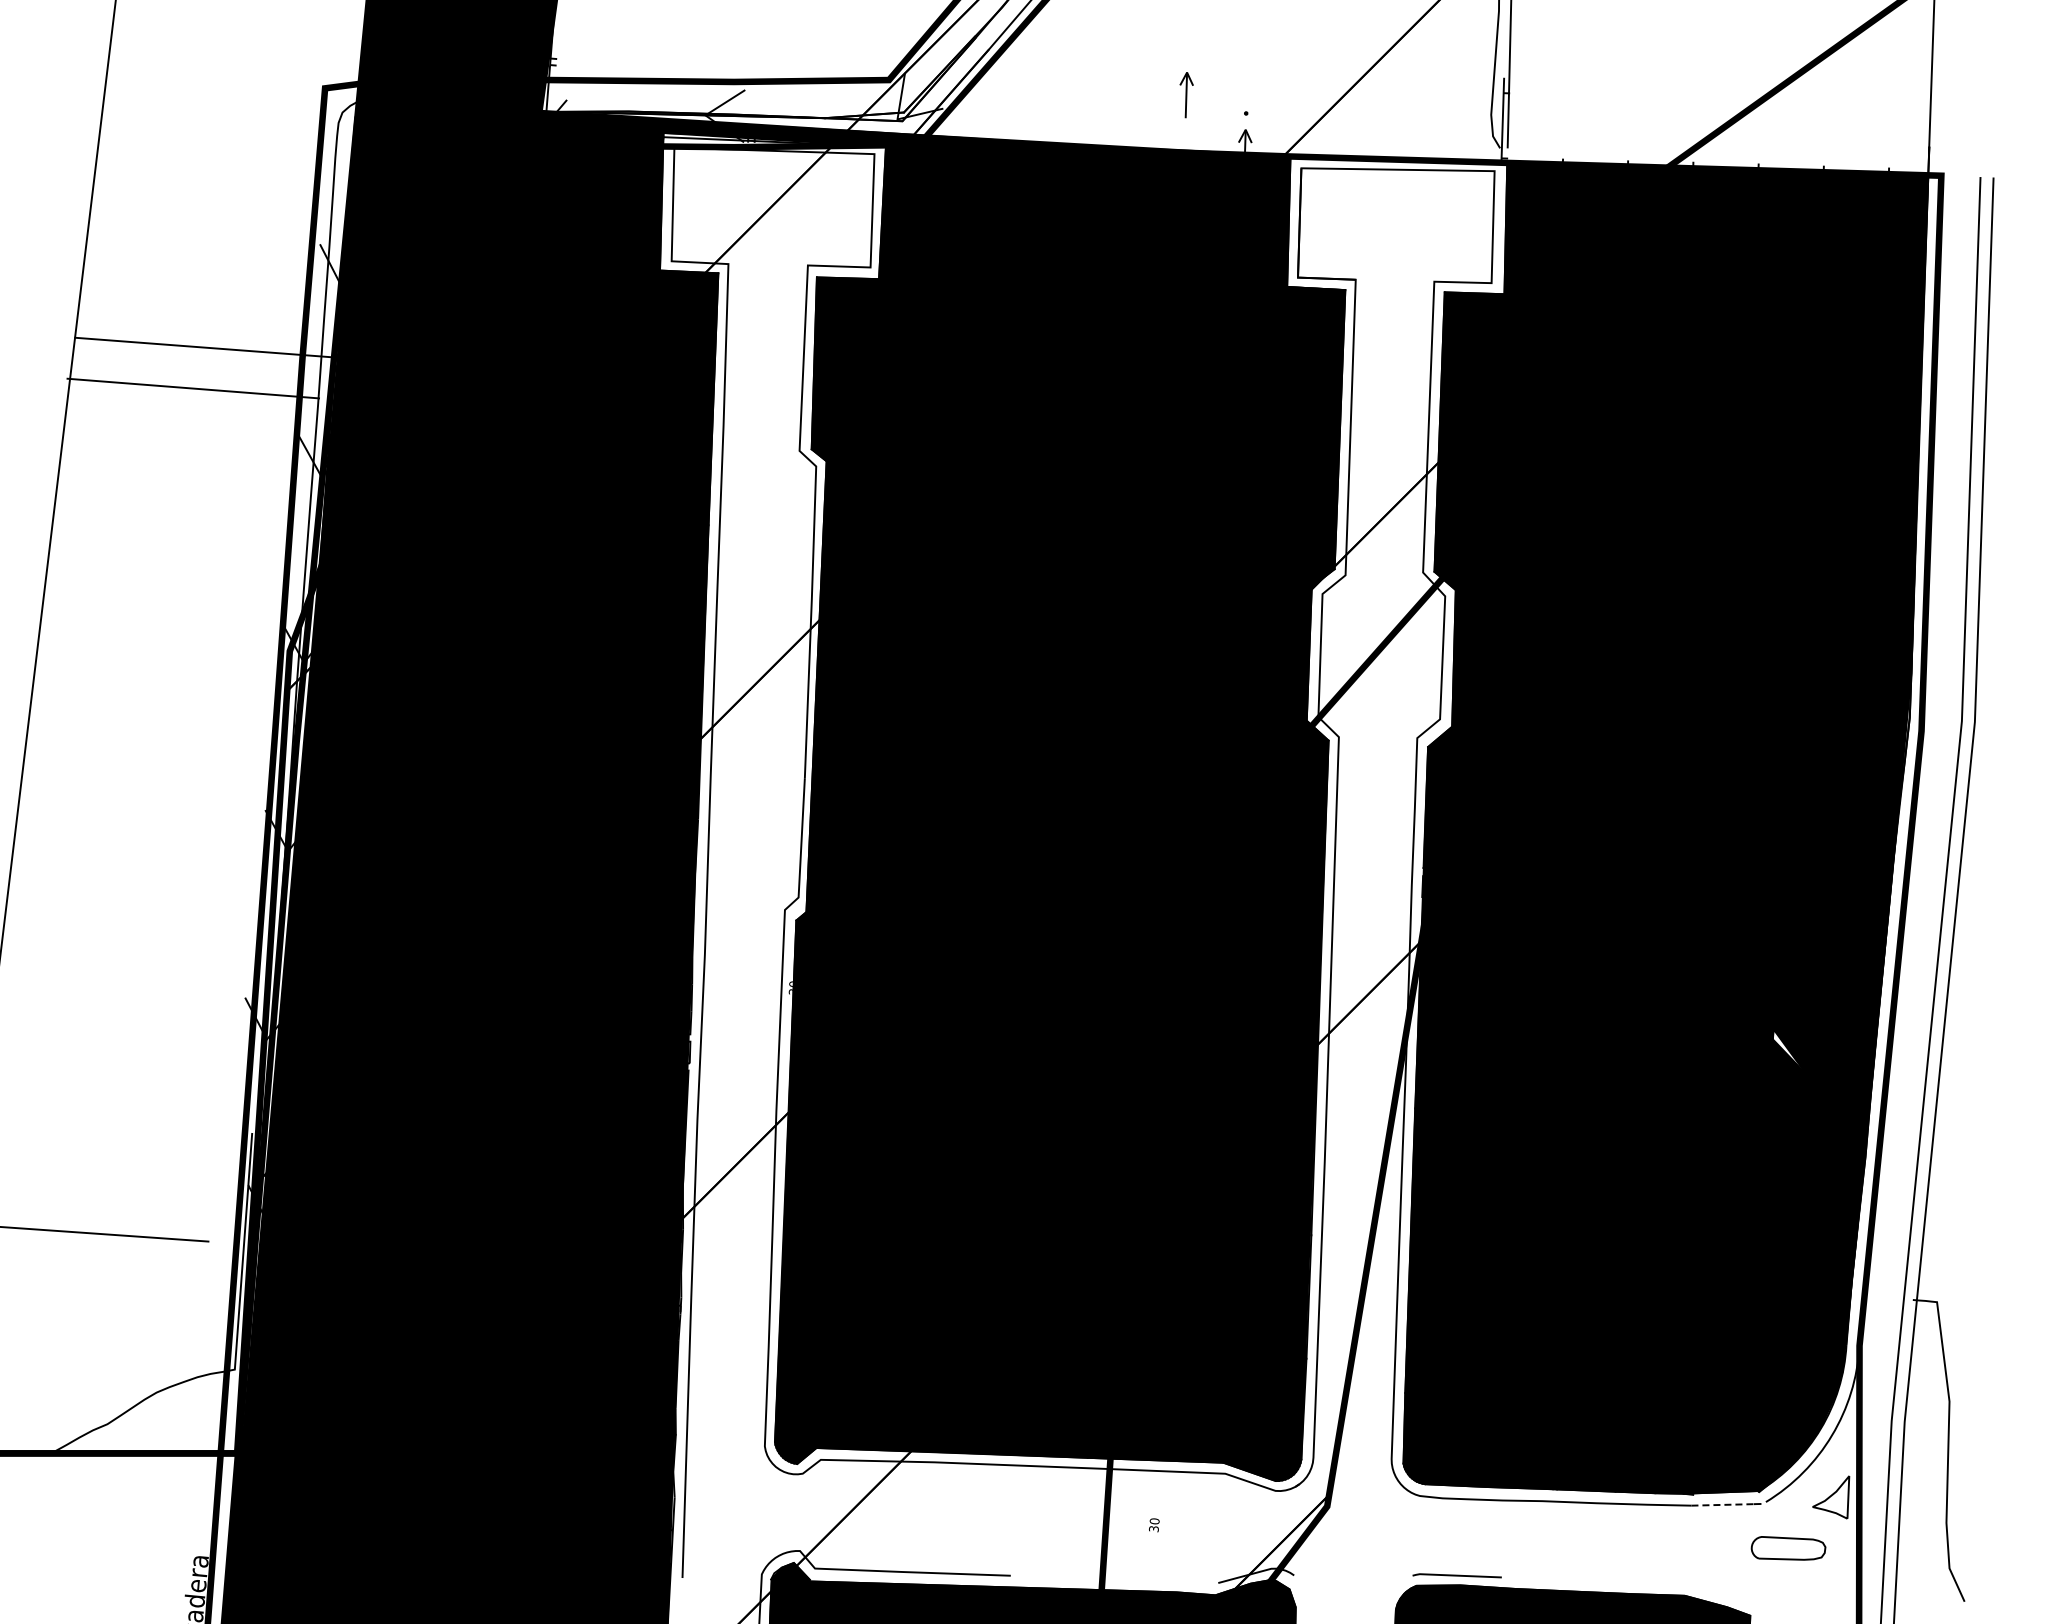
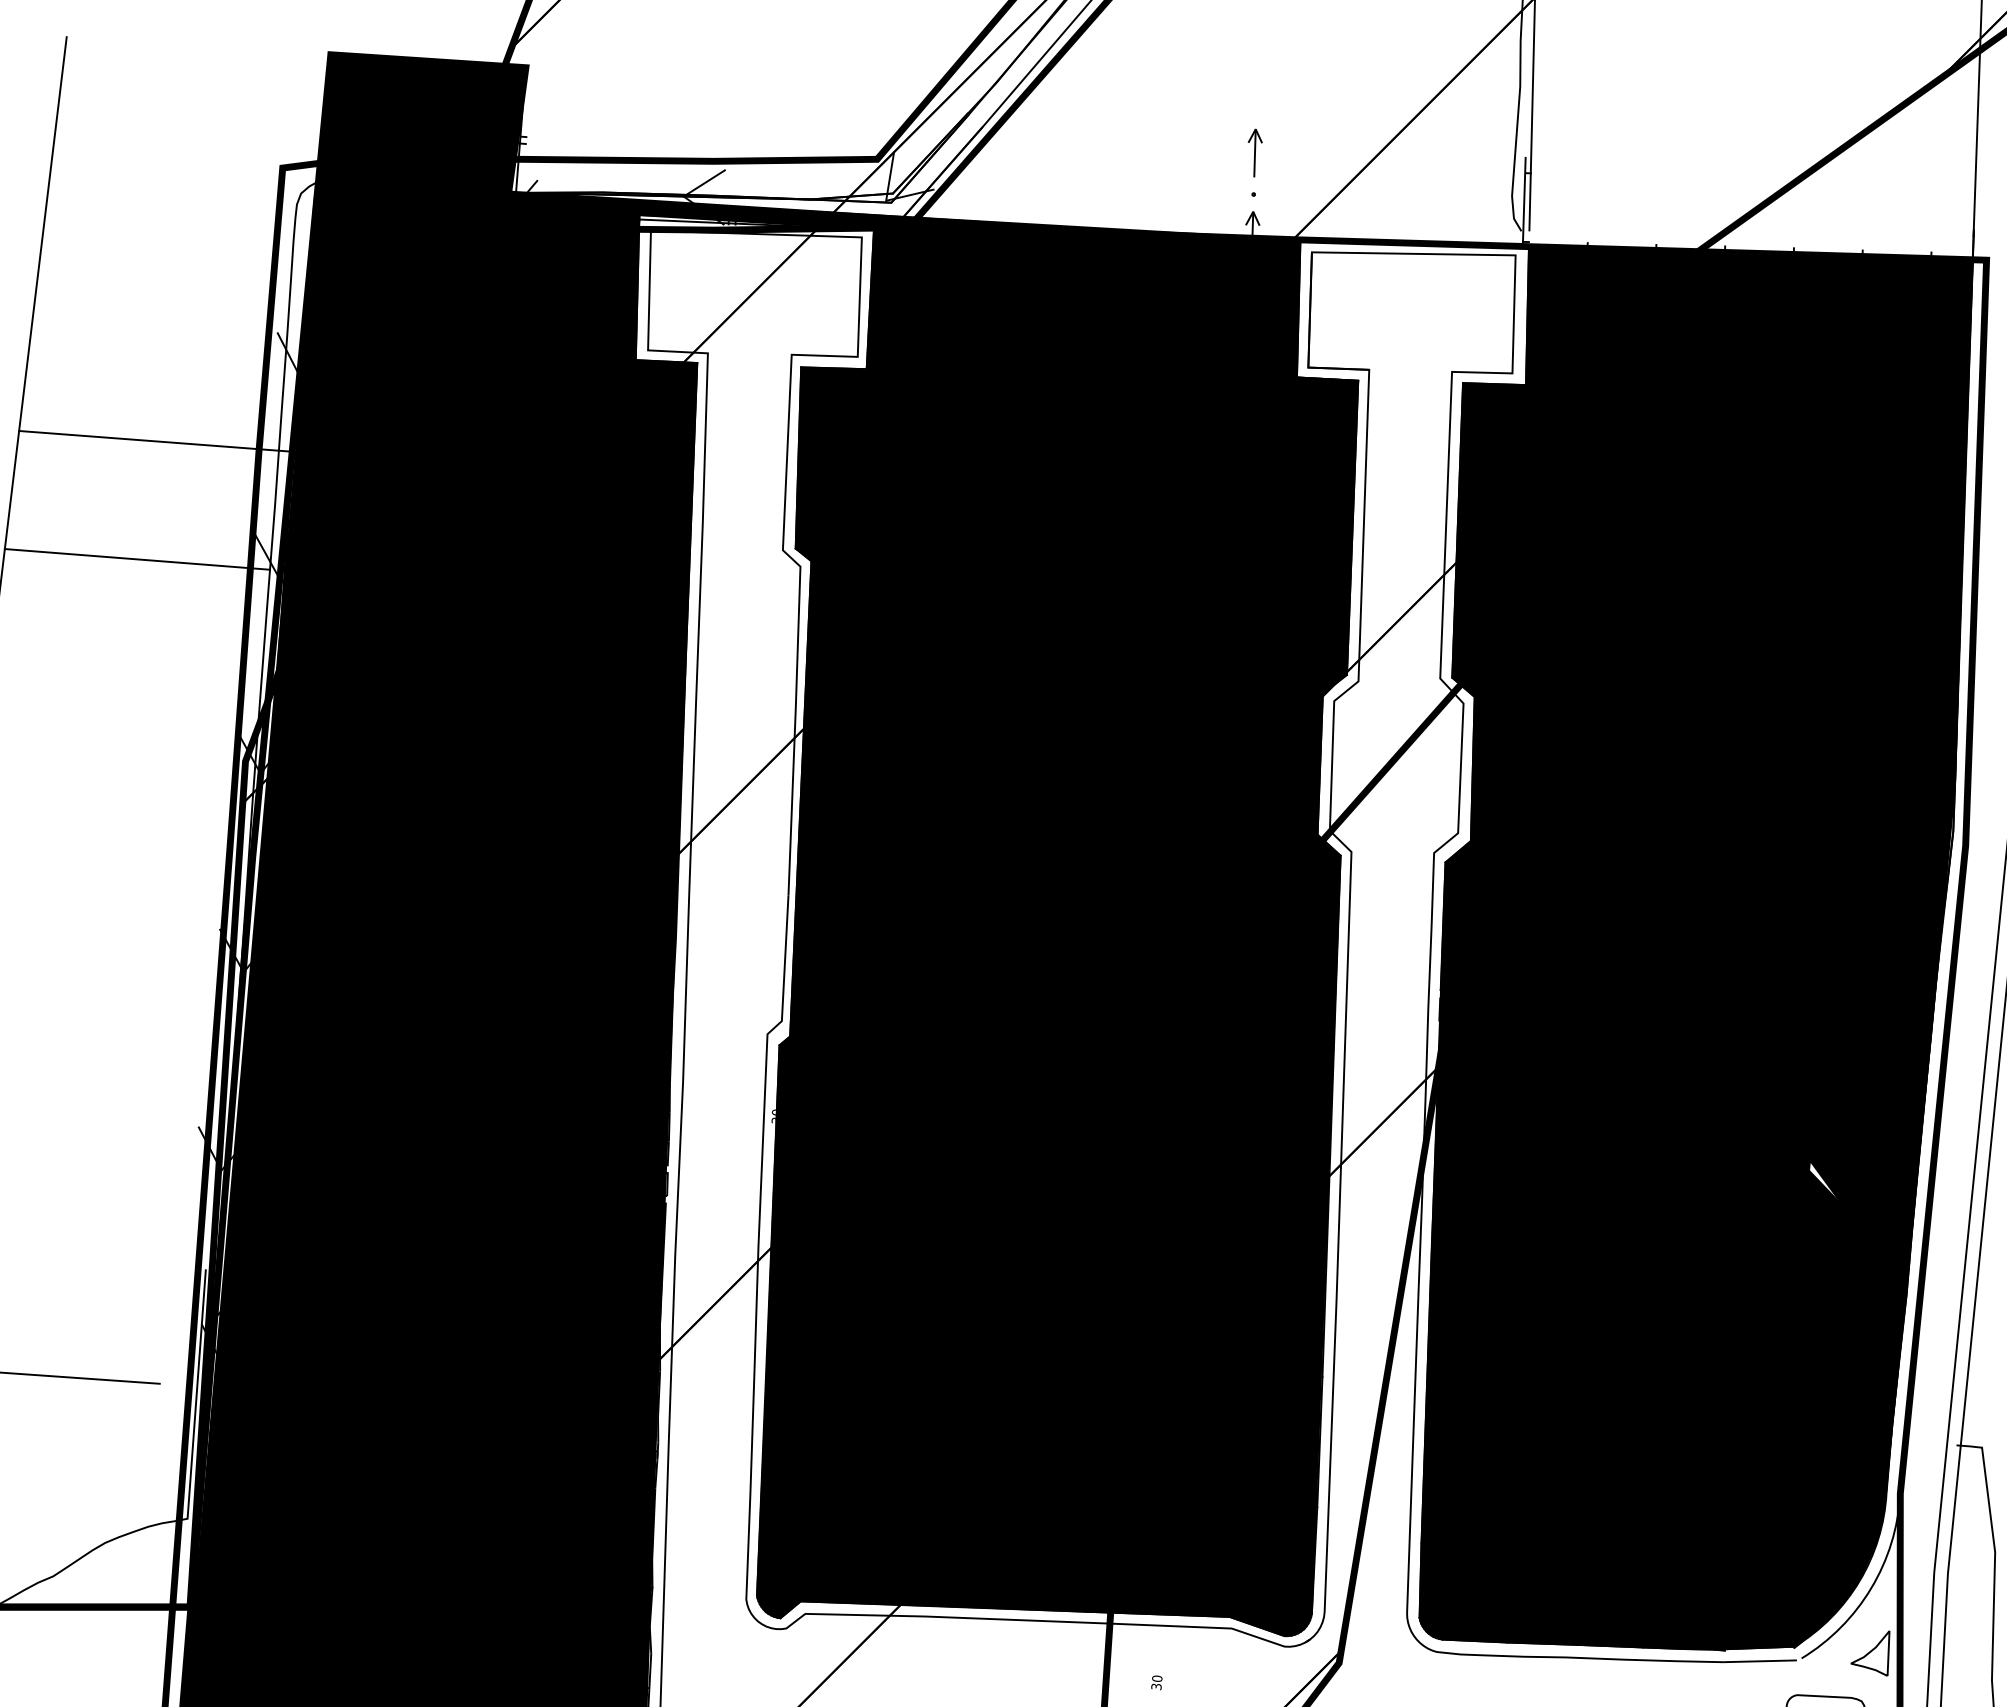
part: (1186, 95) -> (1255, 153), moved
line: (193, 388) -> (137, 559), moved
line: (1723, 1504) -> (1756, 1660), dashed -> solid

